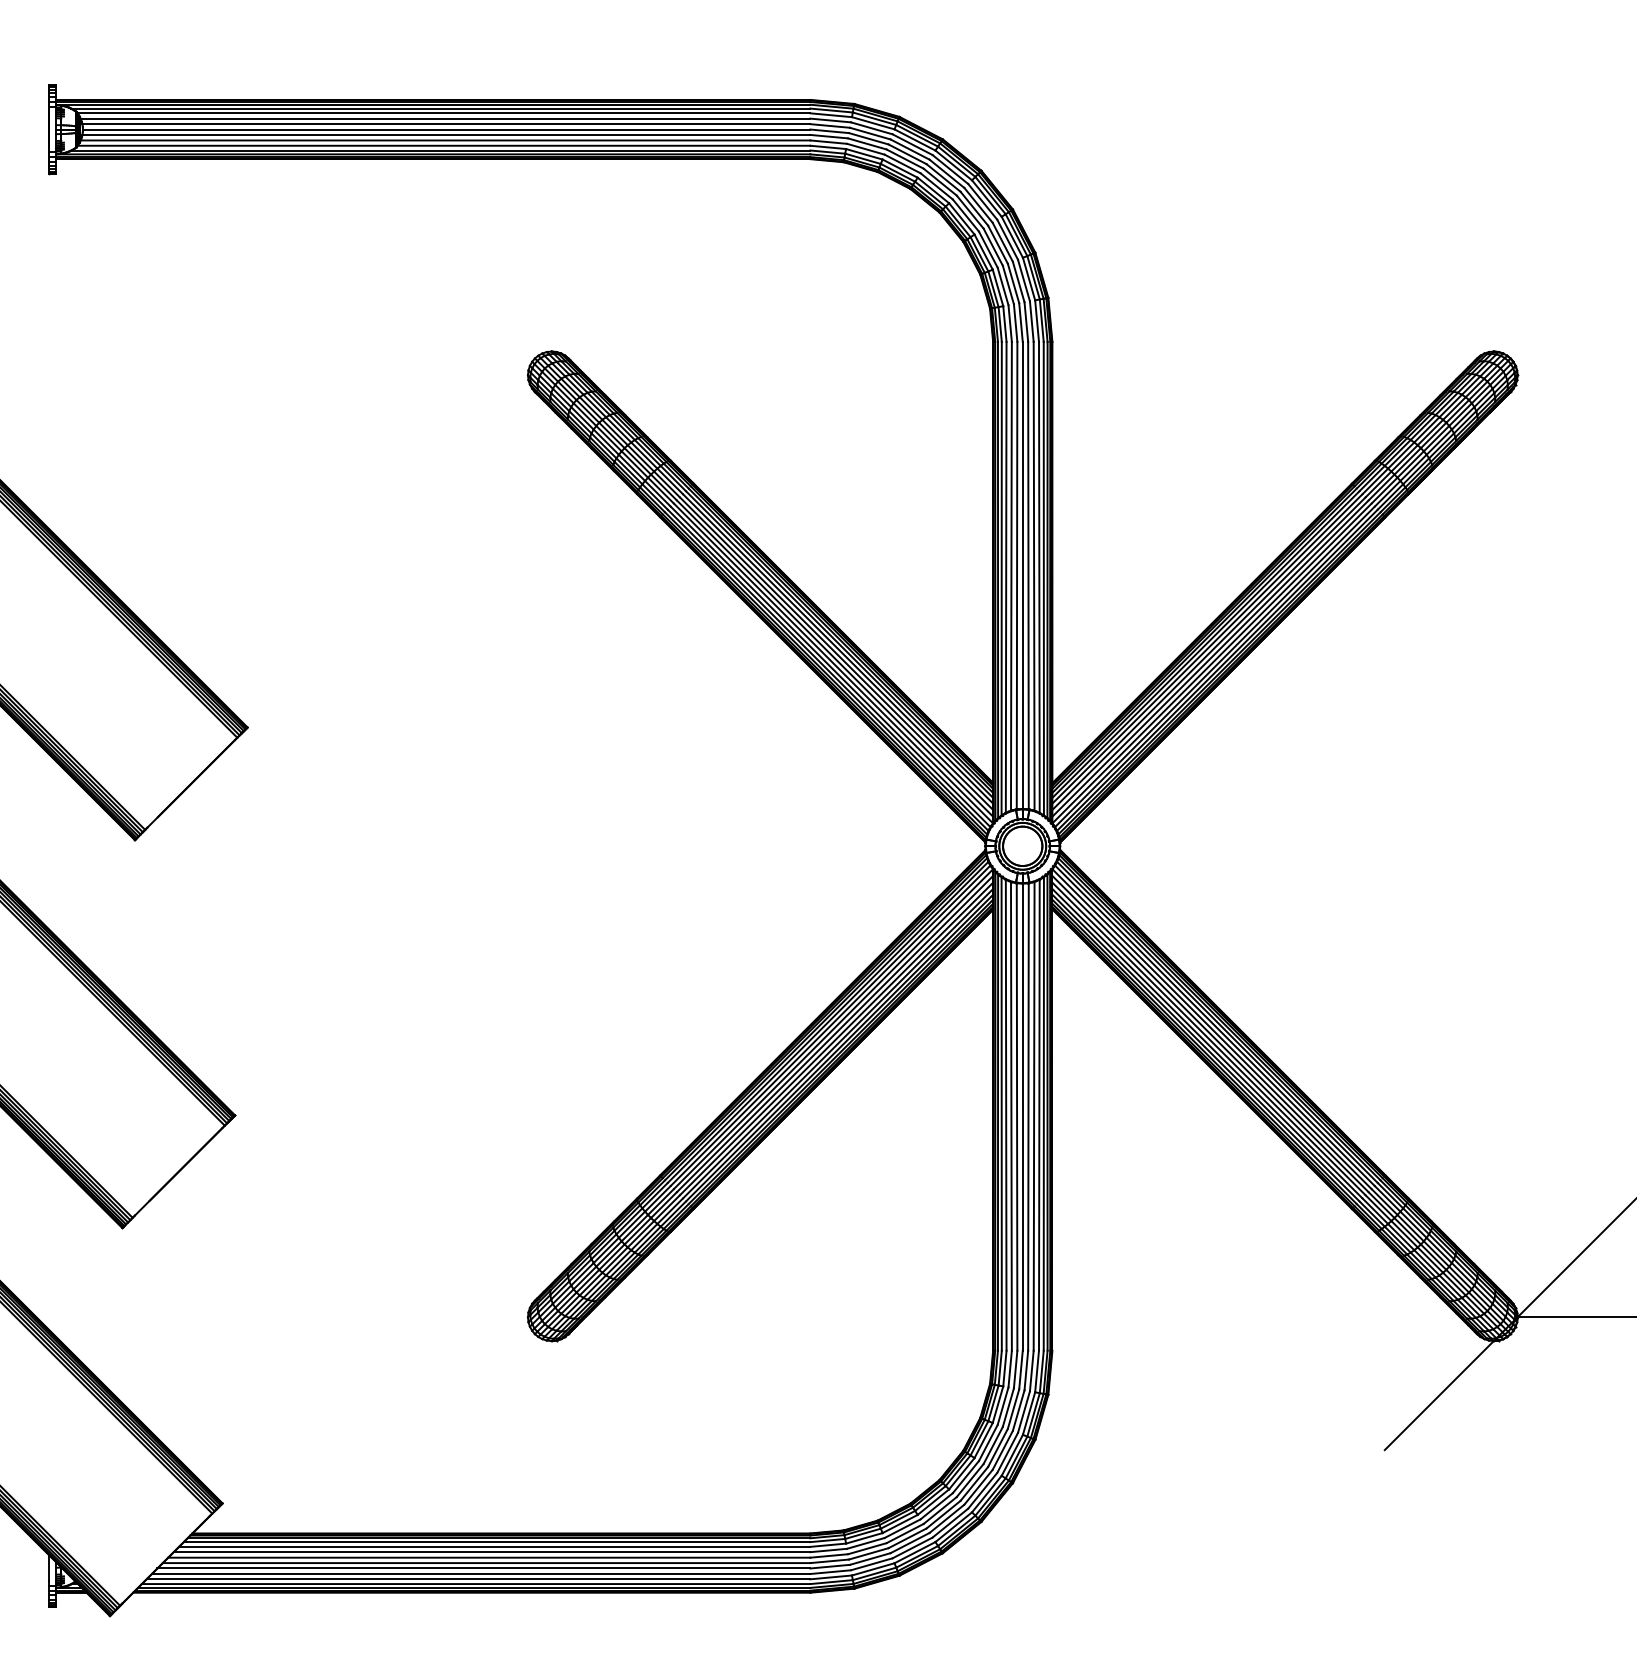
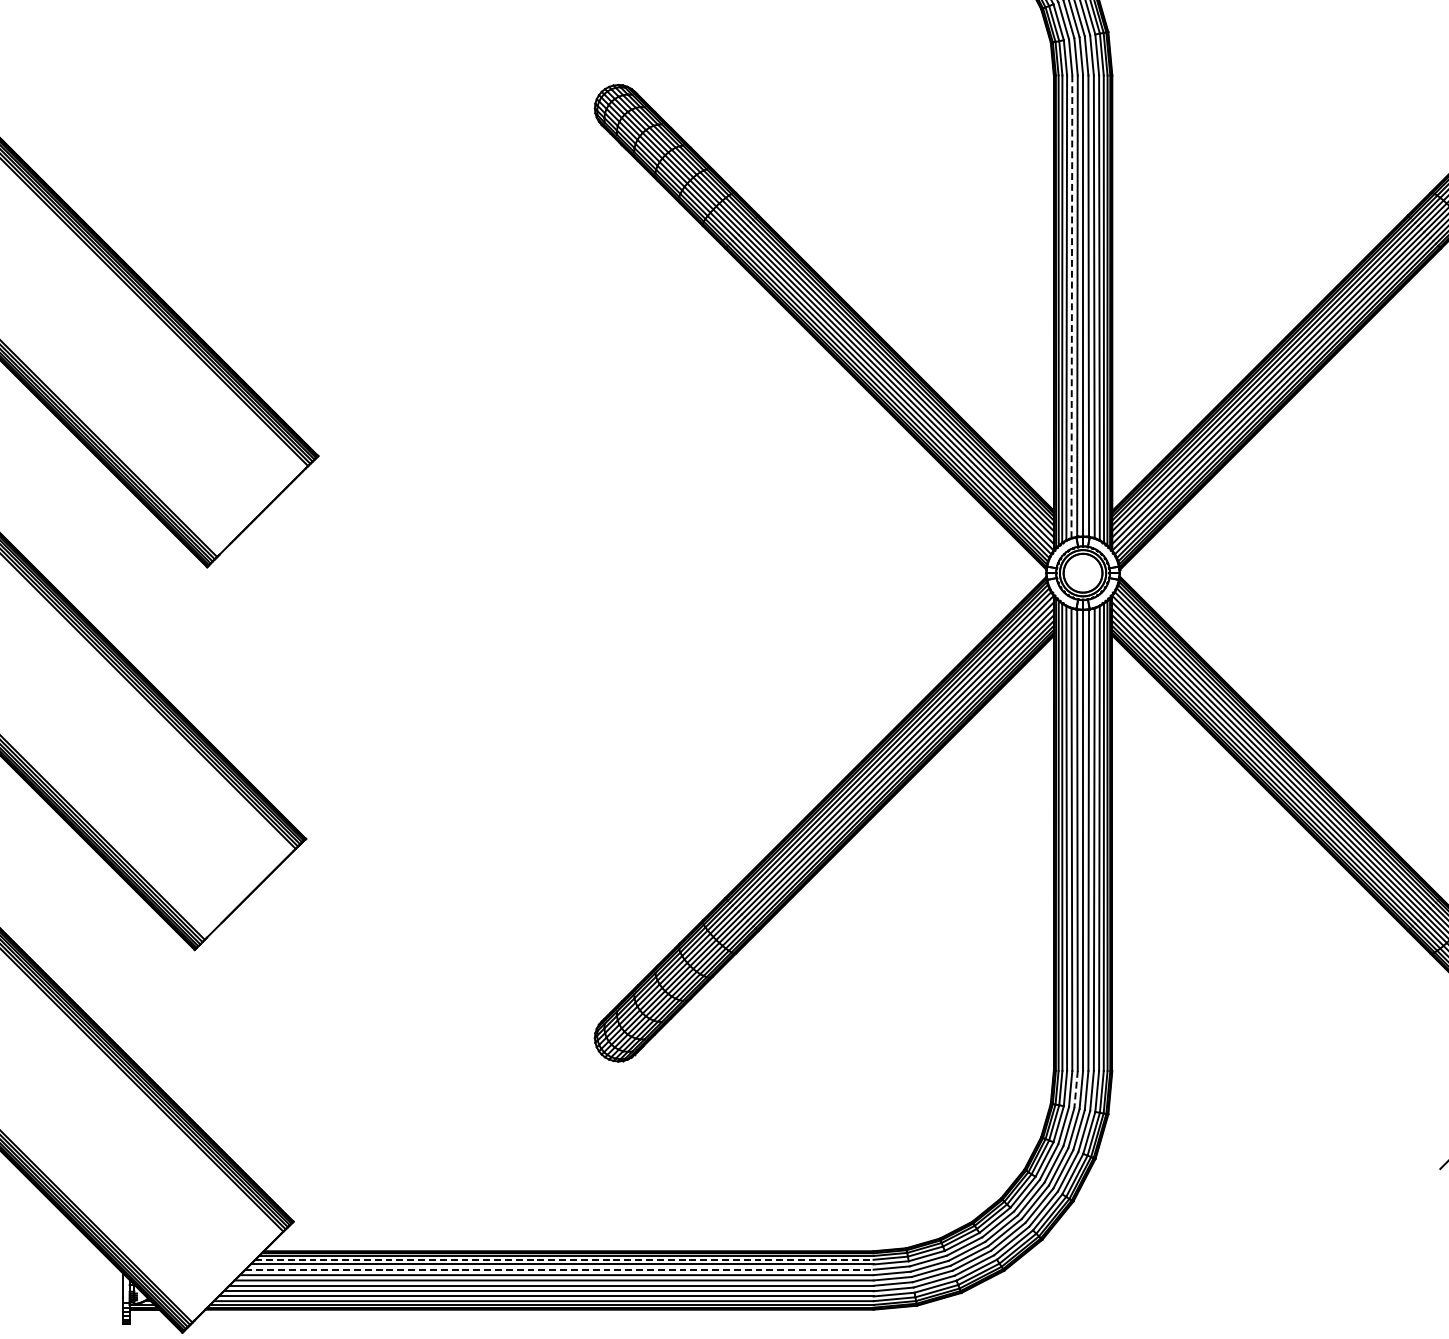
line: (1011, 575) -> (1071, 306), solid -> dashed
line: (1015, 1369) -> (1075, 1089), solid -> dashed
line: (497, 1542) -> (564, 1260), solid -> dashed
line: (492, 1552) -> (559, 1270), solid -> dashed

